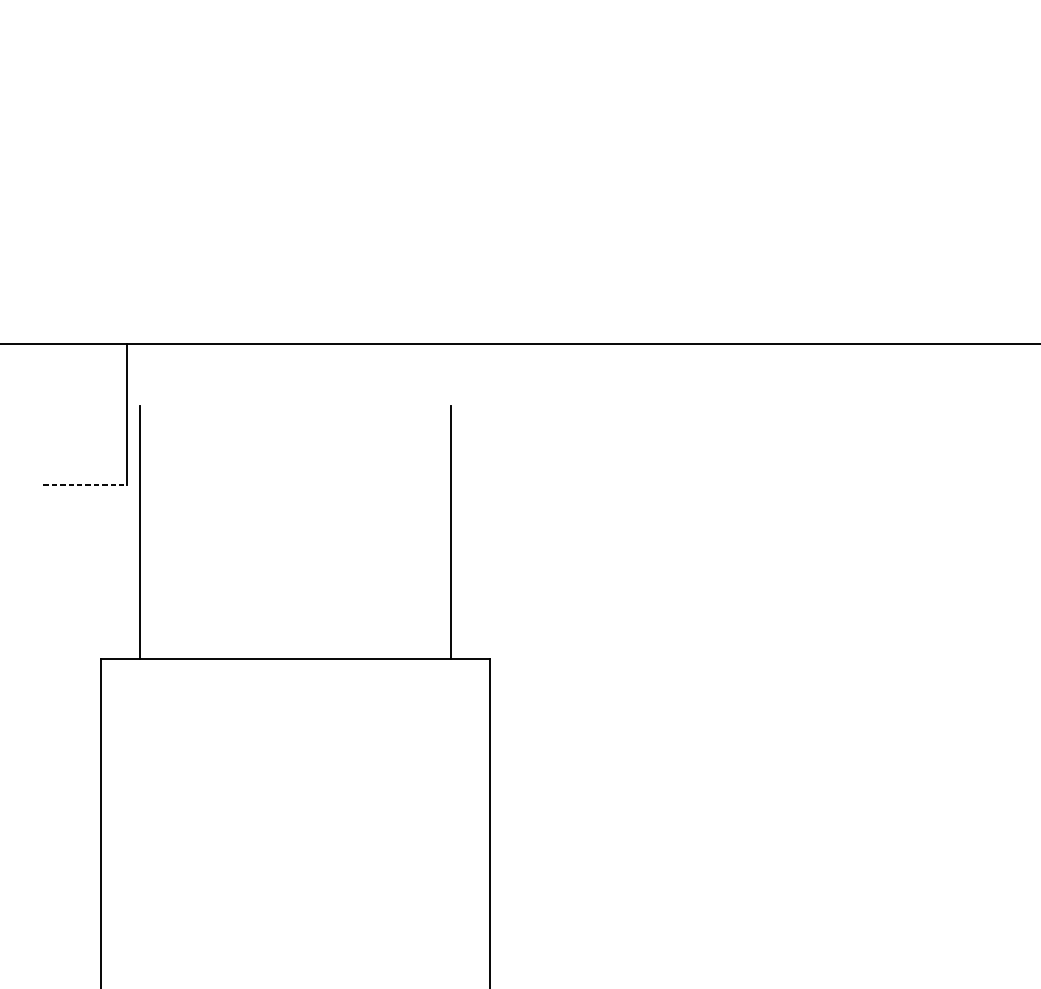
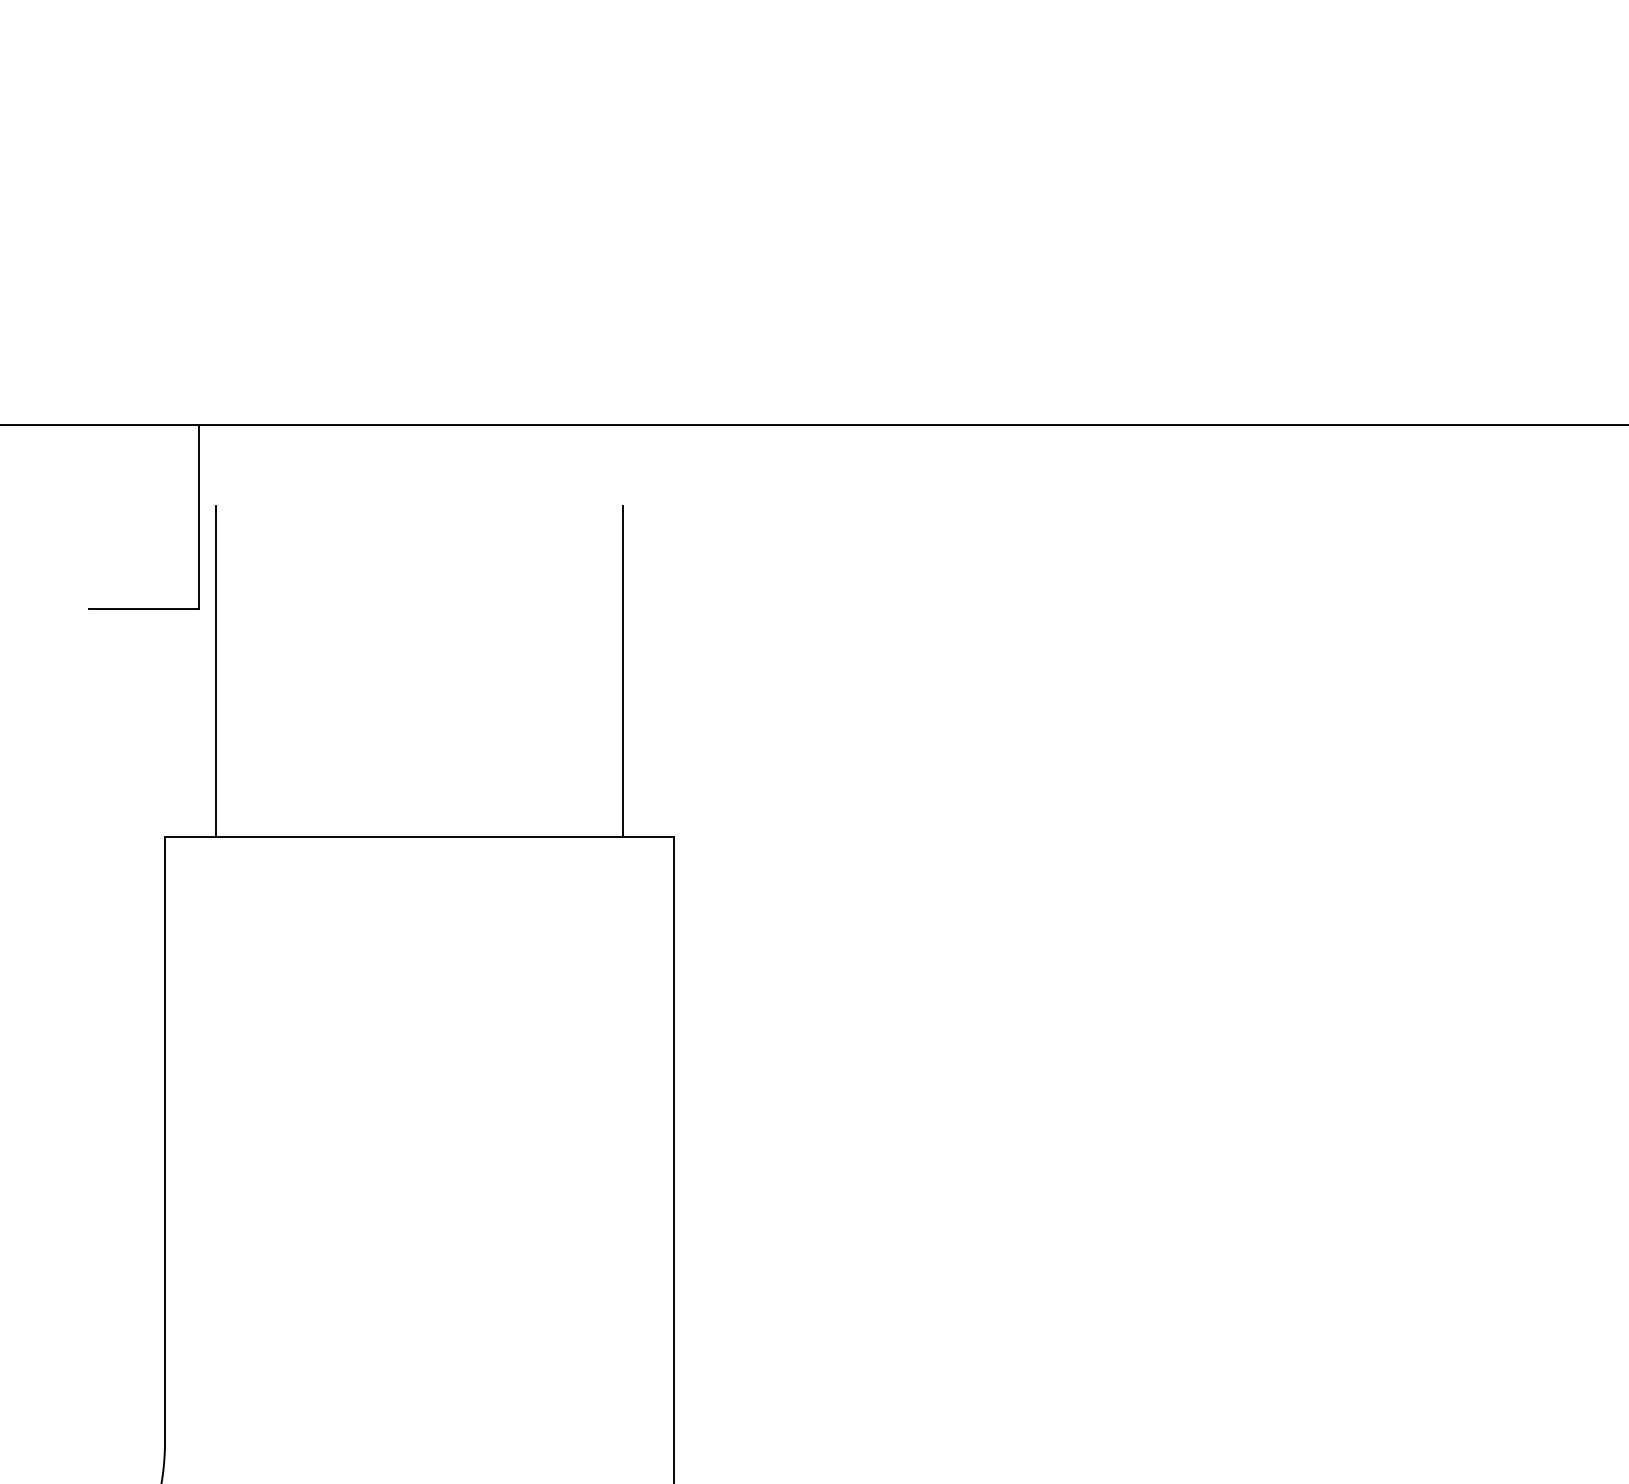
line: (85, 485) -> (144, 609), dashed -> solid

